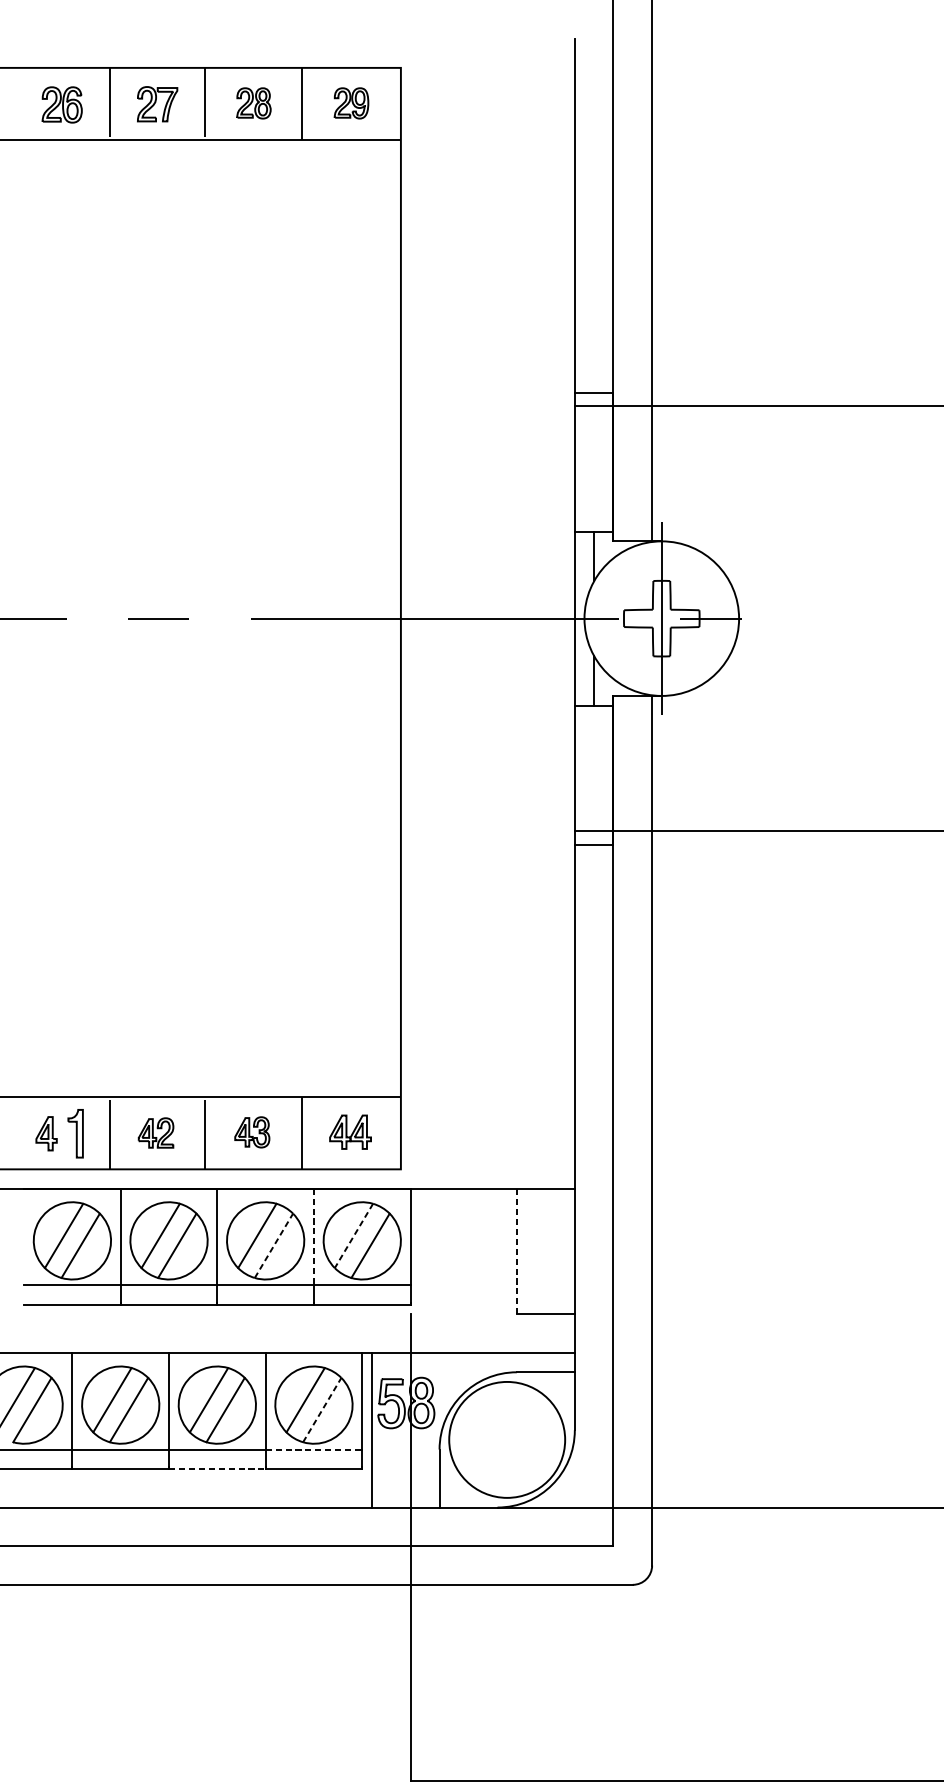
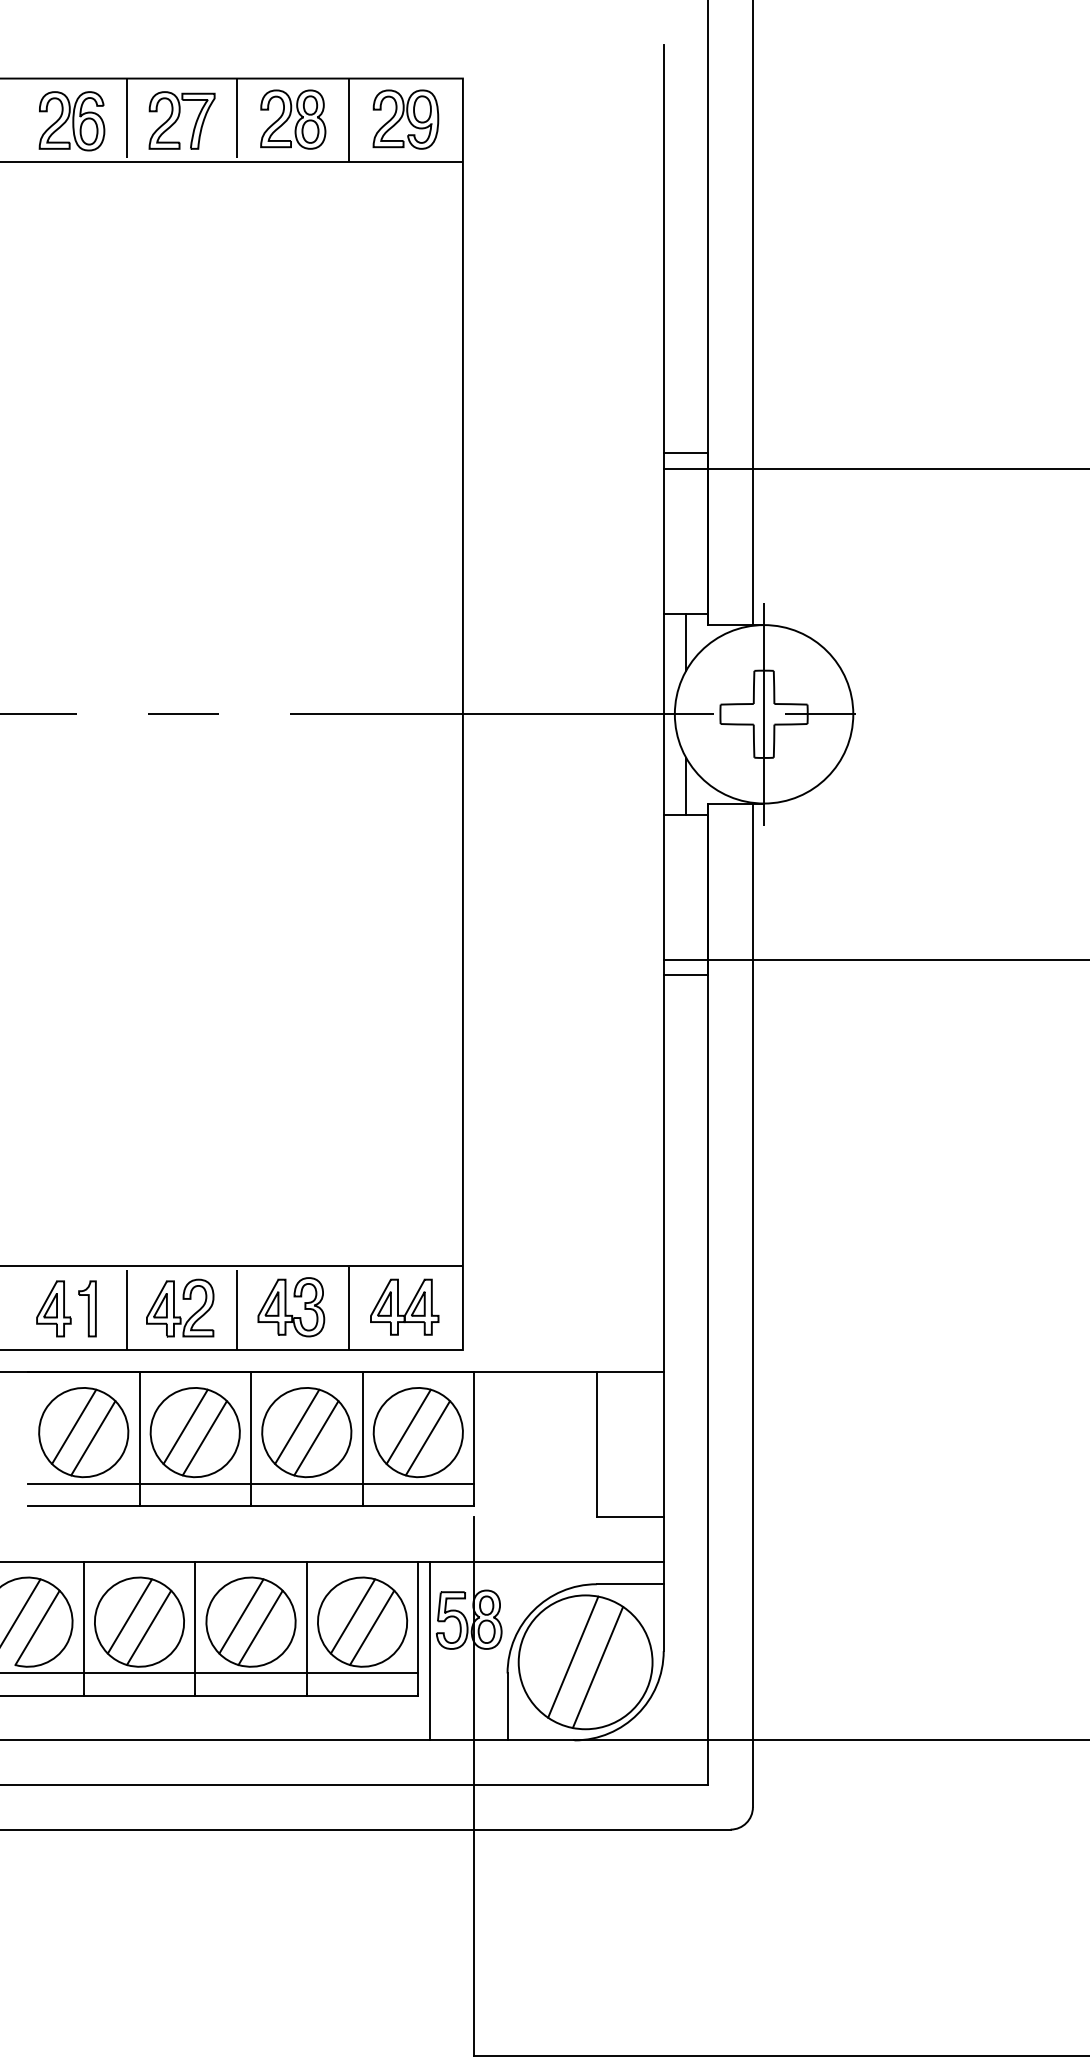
part: (254, 103) -> (293, 119), size x1.67
part: (351, 103) -> (405, 119), size x1.67
part: (157, 104) -> (181, 120), size x1.43
part: (61, 105) -> (71, 121), size x1.43
part: (350, 1131) -> (404, 1306), size x1.43
part: (156, 1132) -> (180, 1307), size x1.67
part: (252, 1132) -> (291, 1307), size x1.67
part: (46, 1133) -> (53, 1308), size x1.43
line: (353, 1236) -> (408, 1427), dashed -> solid
line: (313, 1237) -> (362, 1428), dashed -> solid
line: (274, 1245) -> (316, 1437), dashed -> solid
line: (516, 1251) -> (596, 1444), dashed -> solid
line: (322, 1409) -> (372, 1627), dashed -> solid
line: (496, 1434) -> (573, 1656), added
line: (517, 1444) -> (597, 1667), added
line: (313, 1449) -> (362, 1673), dashed -> solid
line: (217, 1468) -> (251, 1695), dashed -> solid

